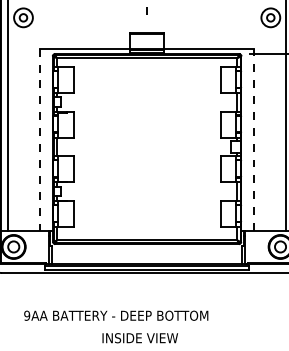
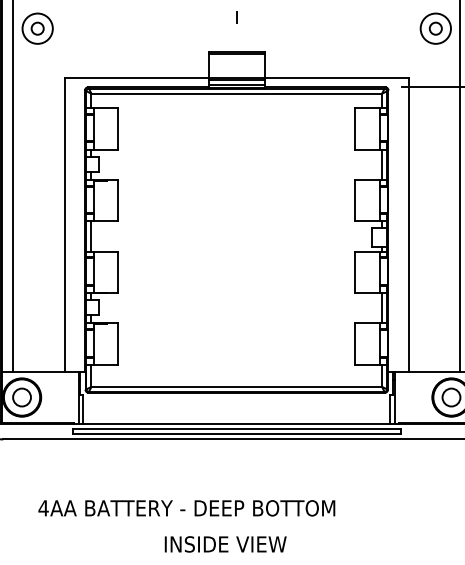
line: (253, 139) -> (407, 224), dashed -> solid
line: (40, 140) -> (65, 226), dashed -> solid
text: (27, 315) -> (44, 507), 9AA -> 4AA

